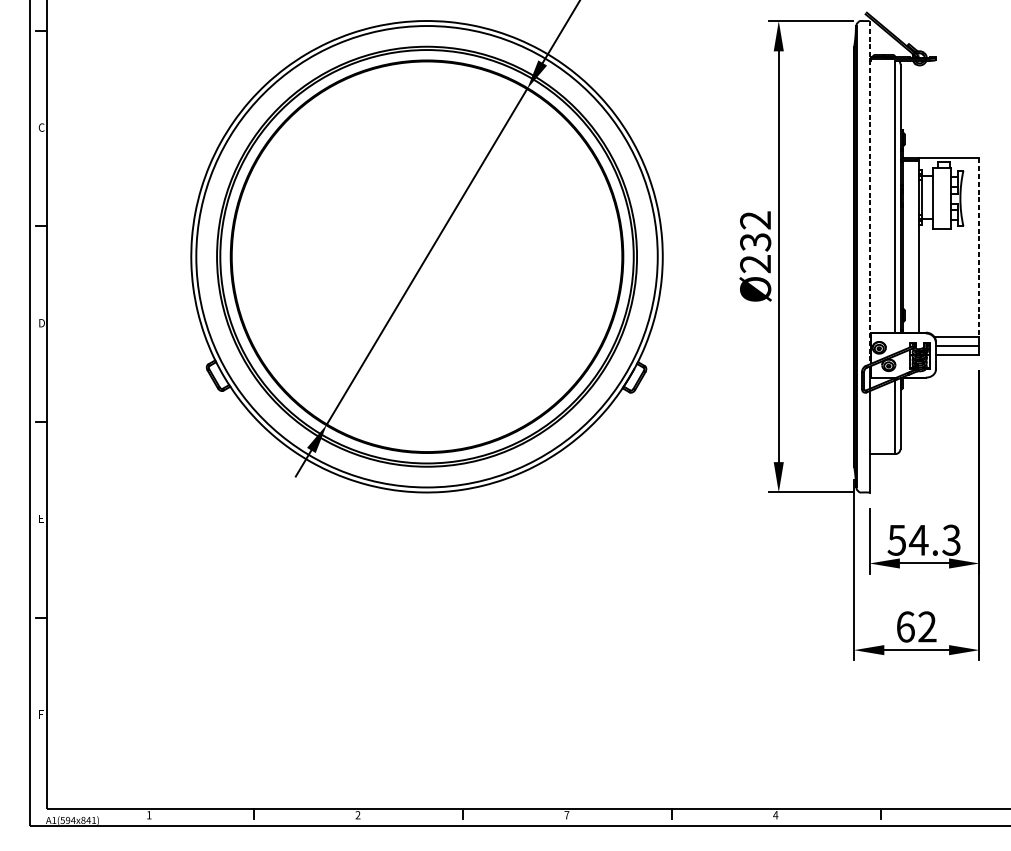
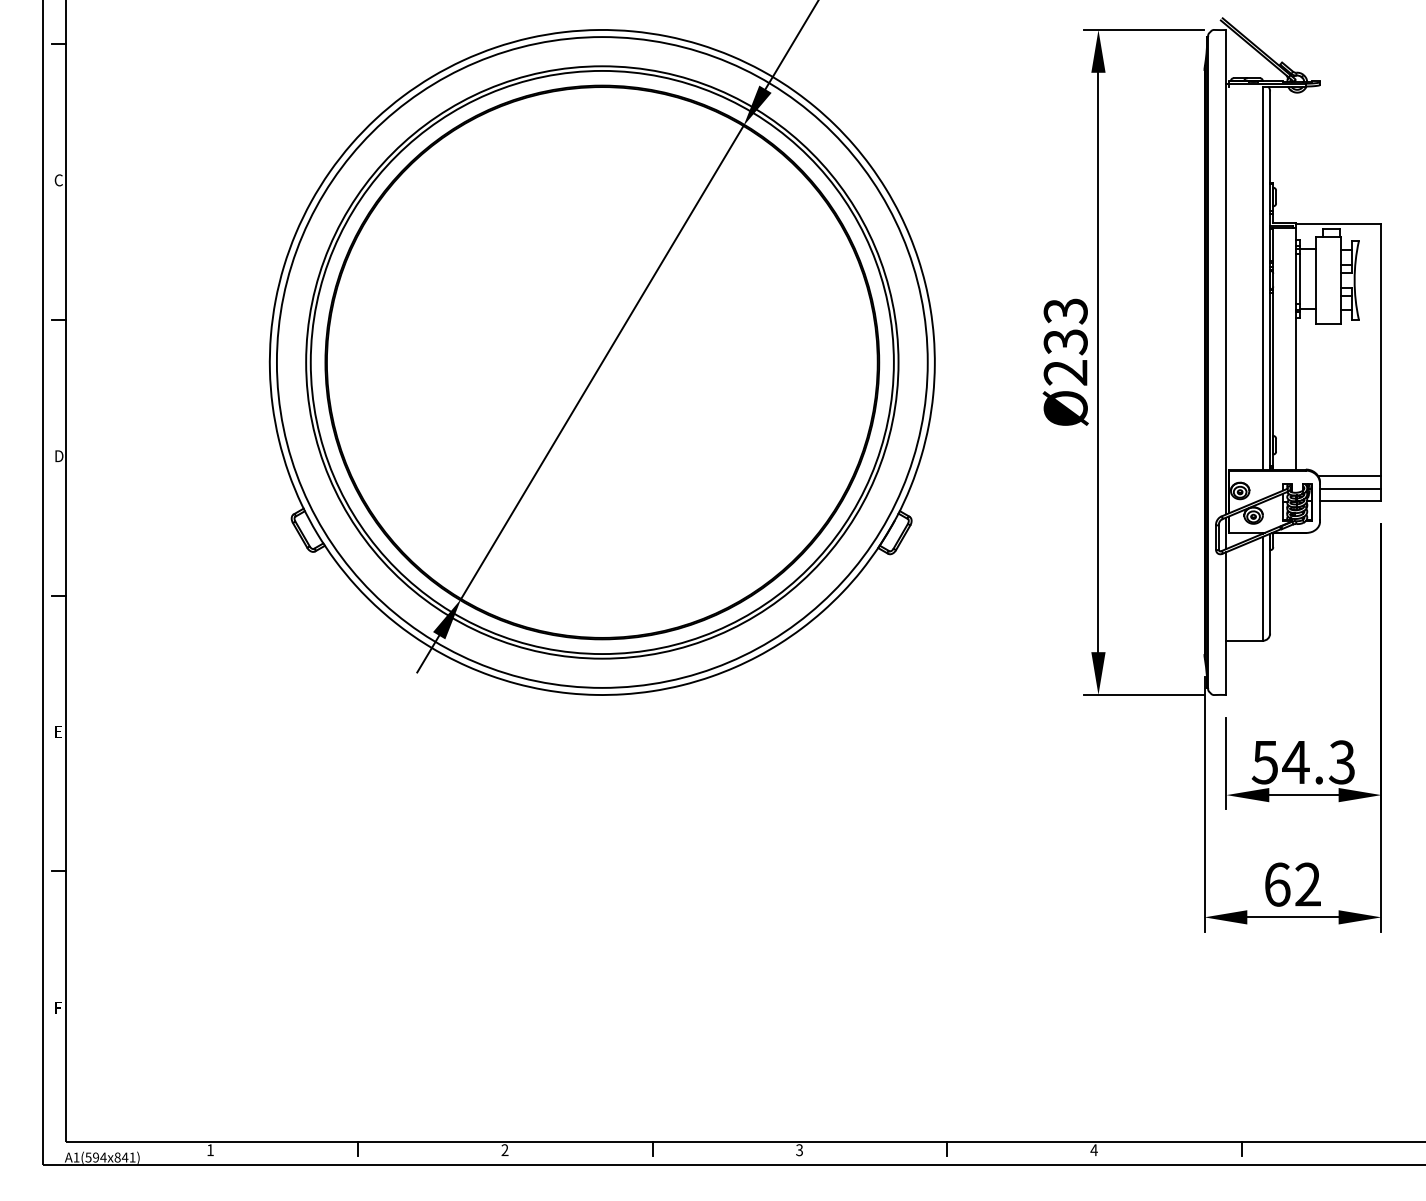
line: (869, 192) -> (1226, 272), dashed -> solid
text: (755, 220) -> (1065, 311), Ø232 -> Ø233
line: (979, 248) -> (1381, 350), dashed -> solid
text: (566, 815) -> (799, 1150), 7 -> 3

